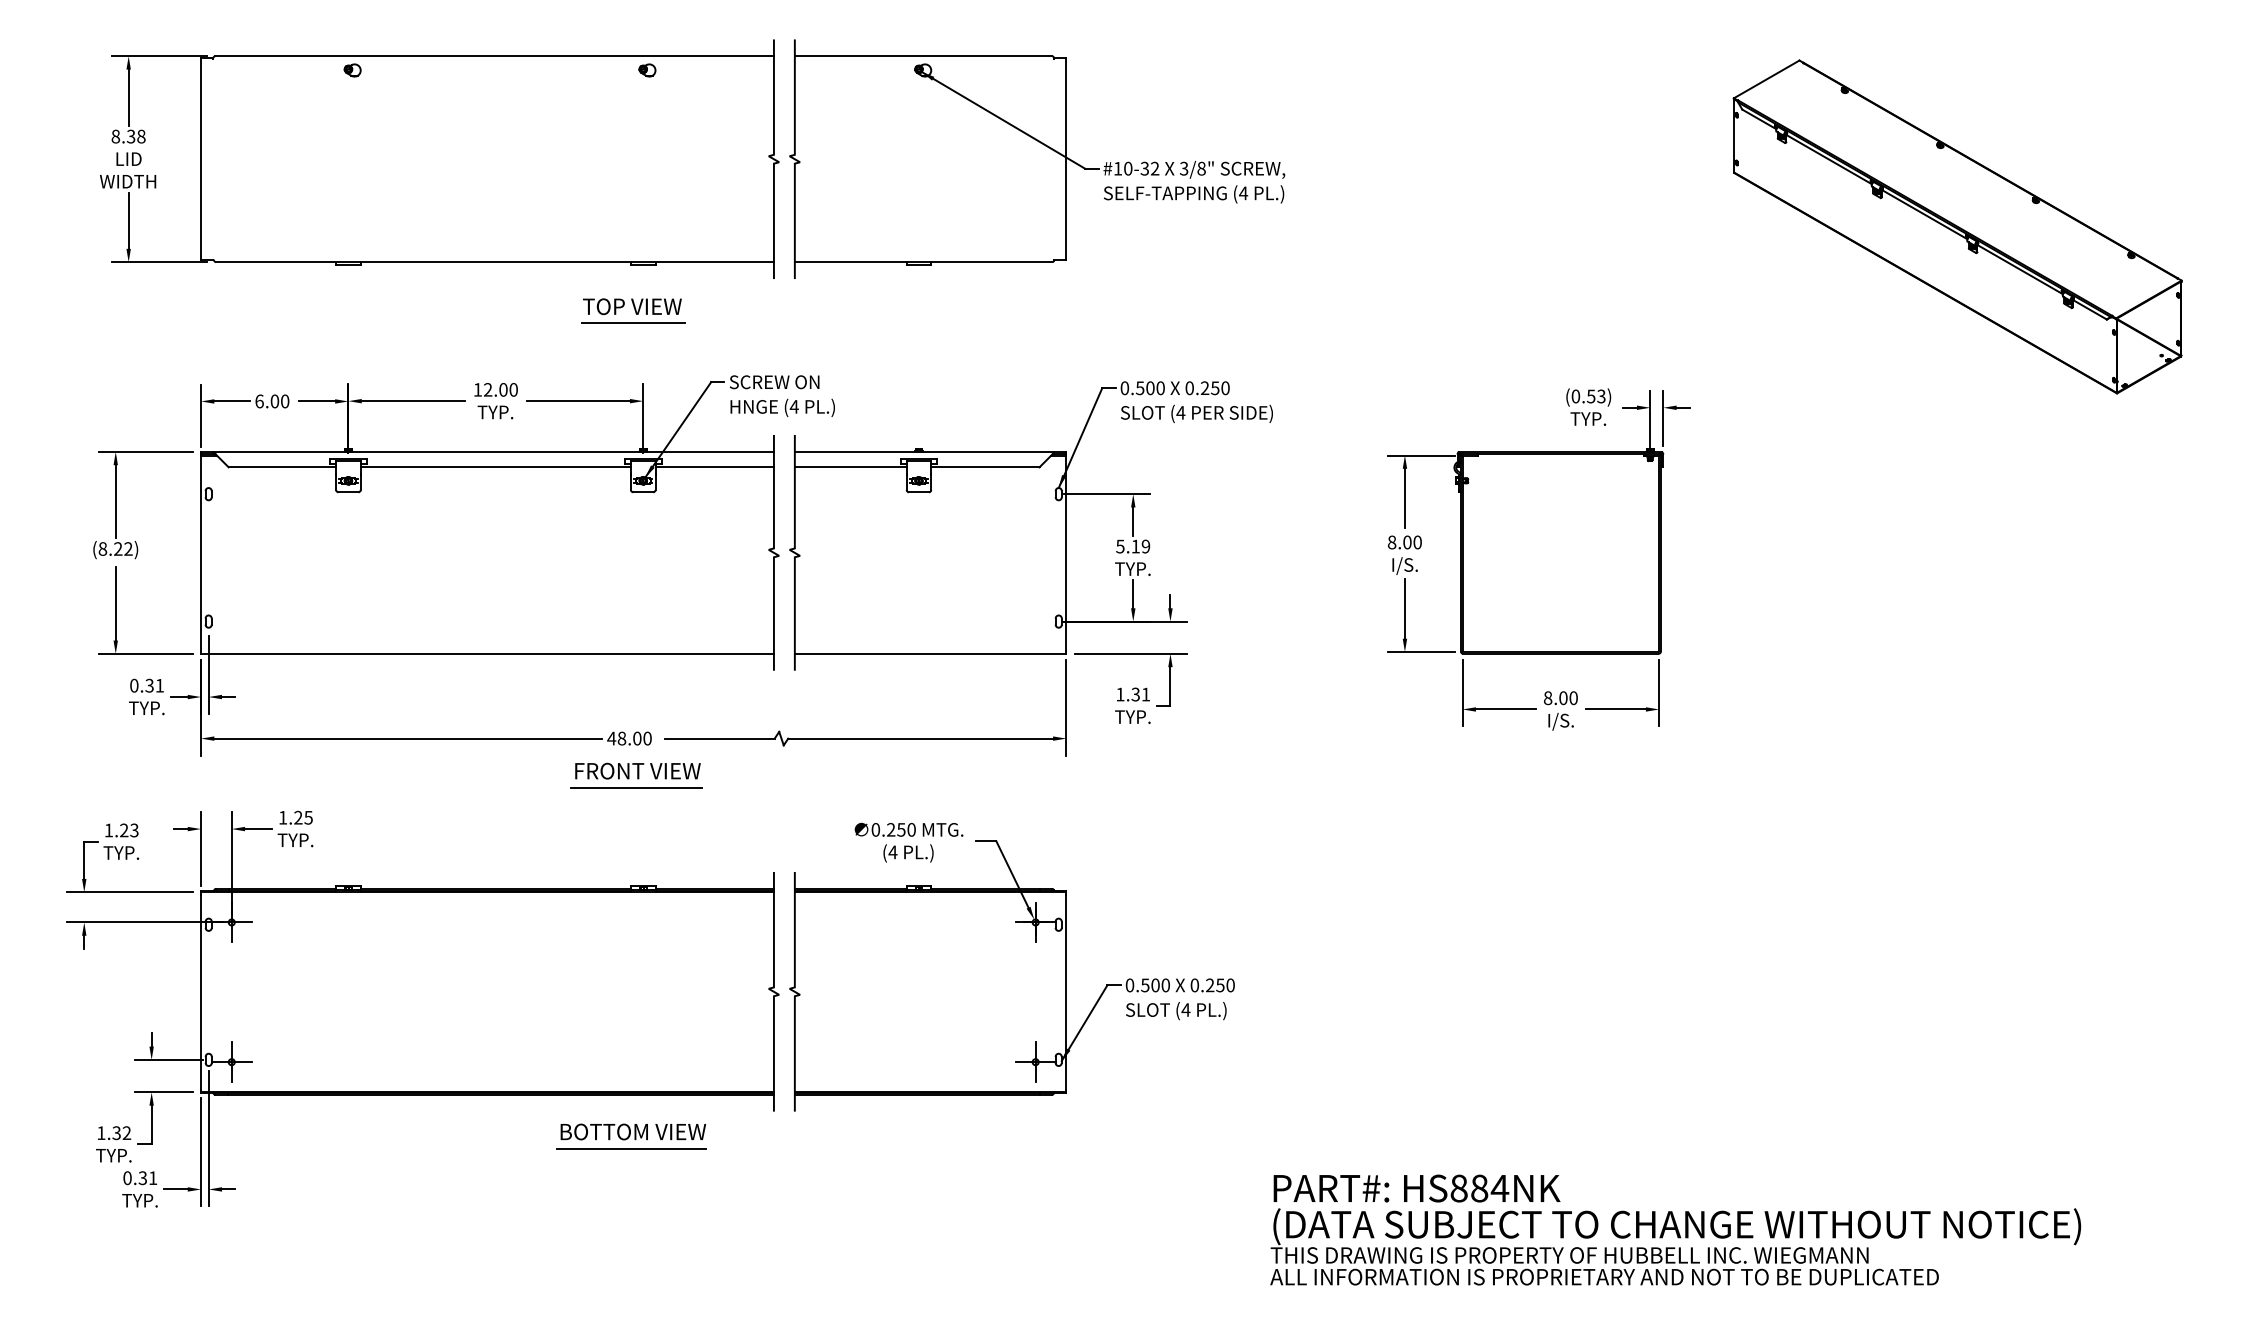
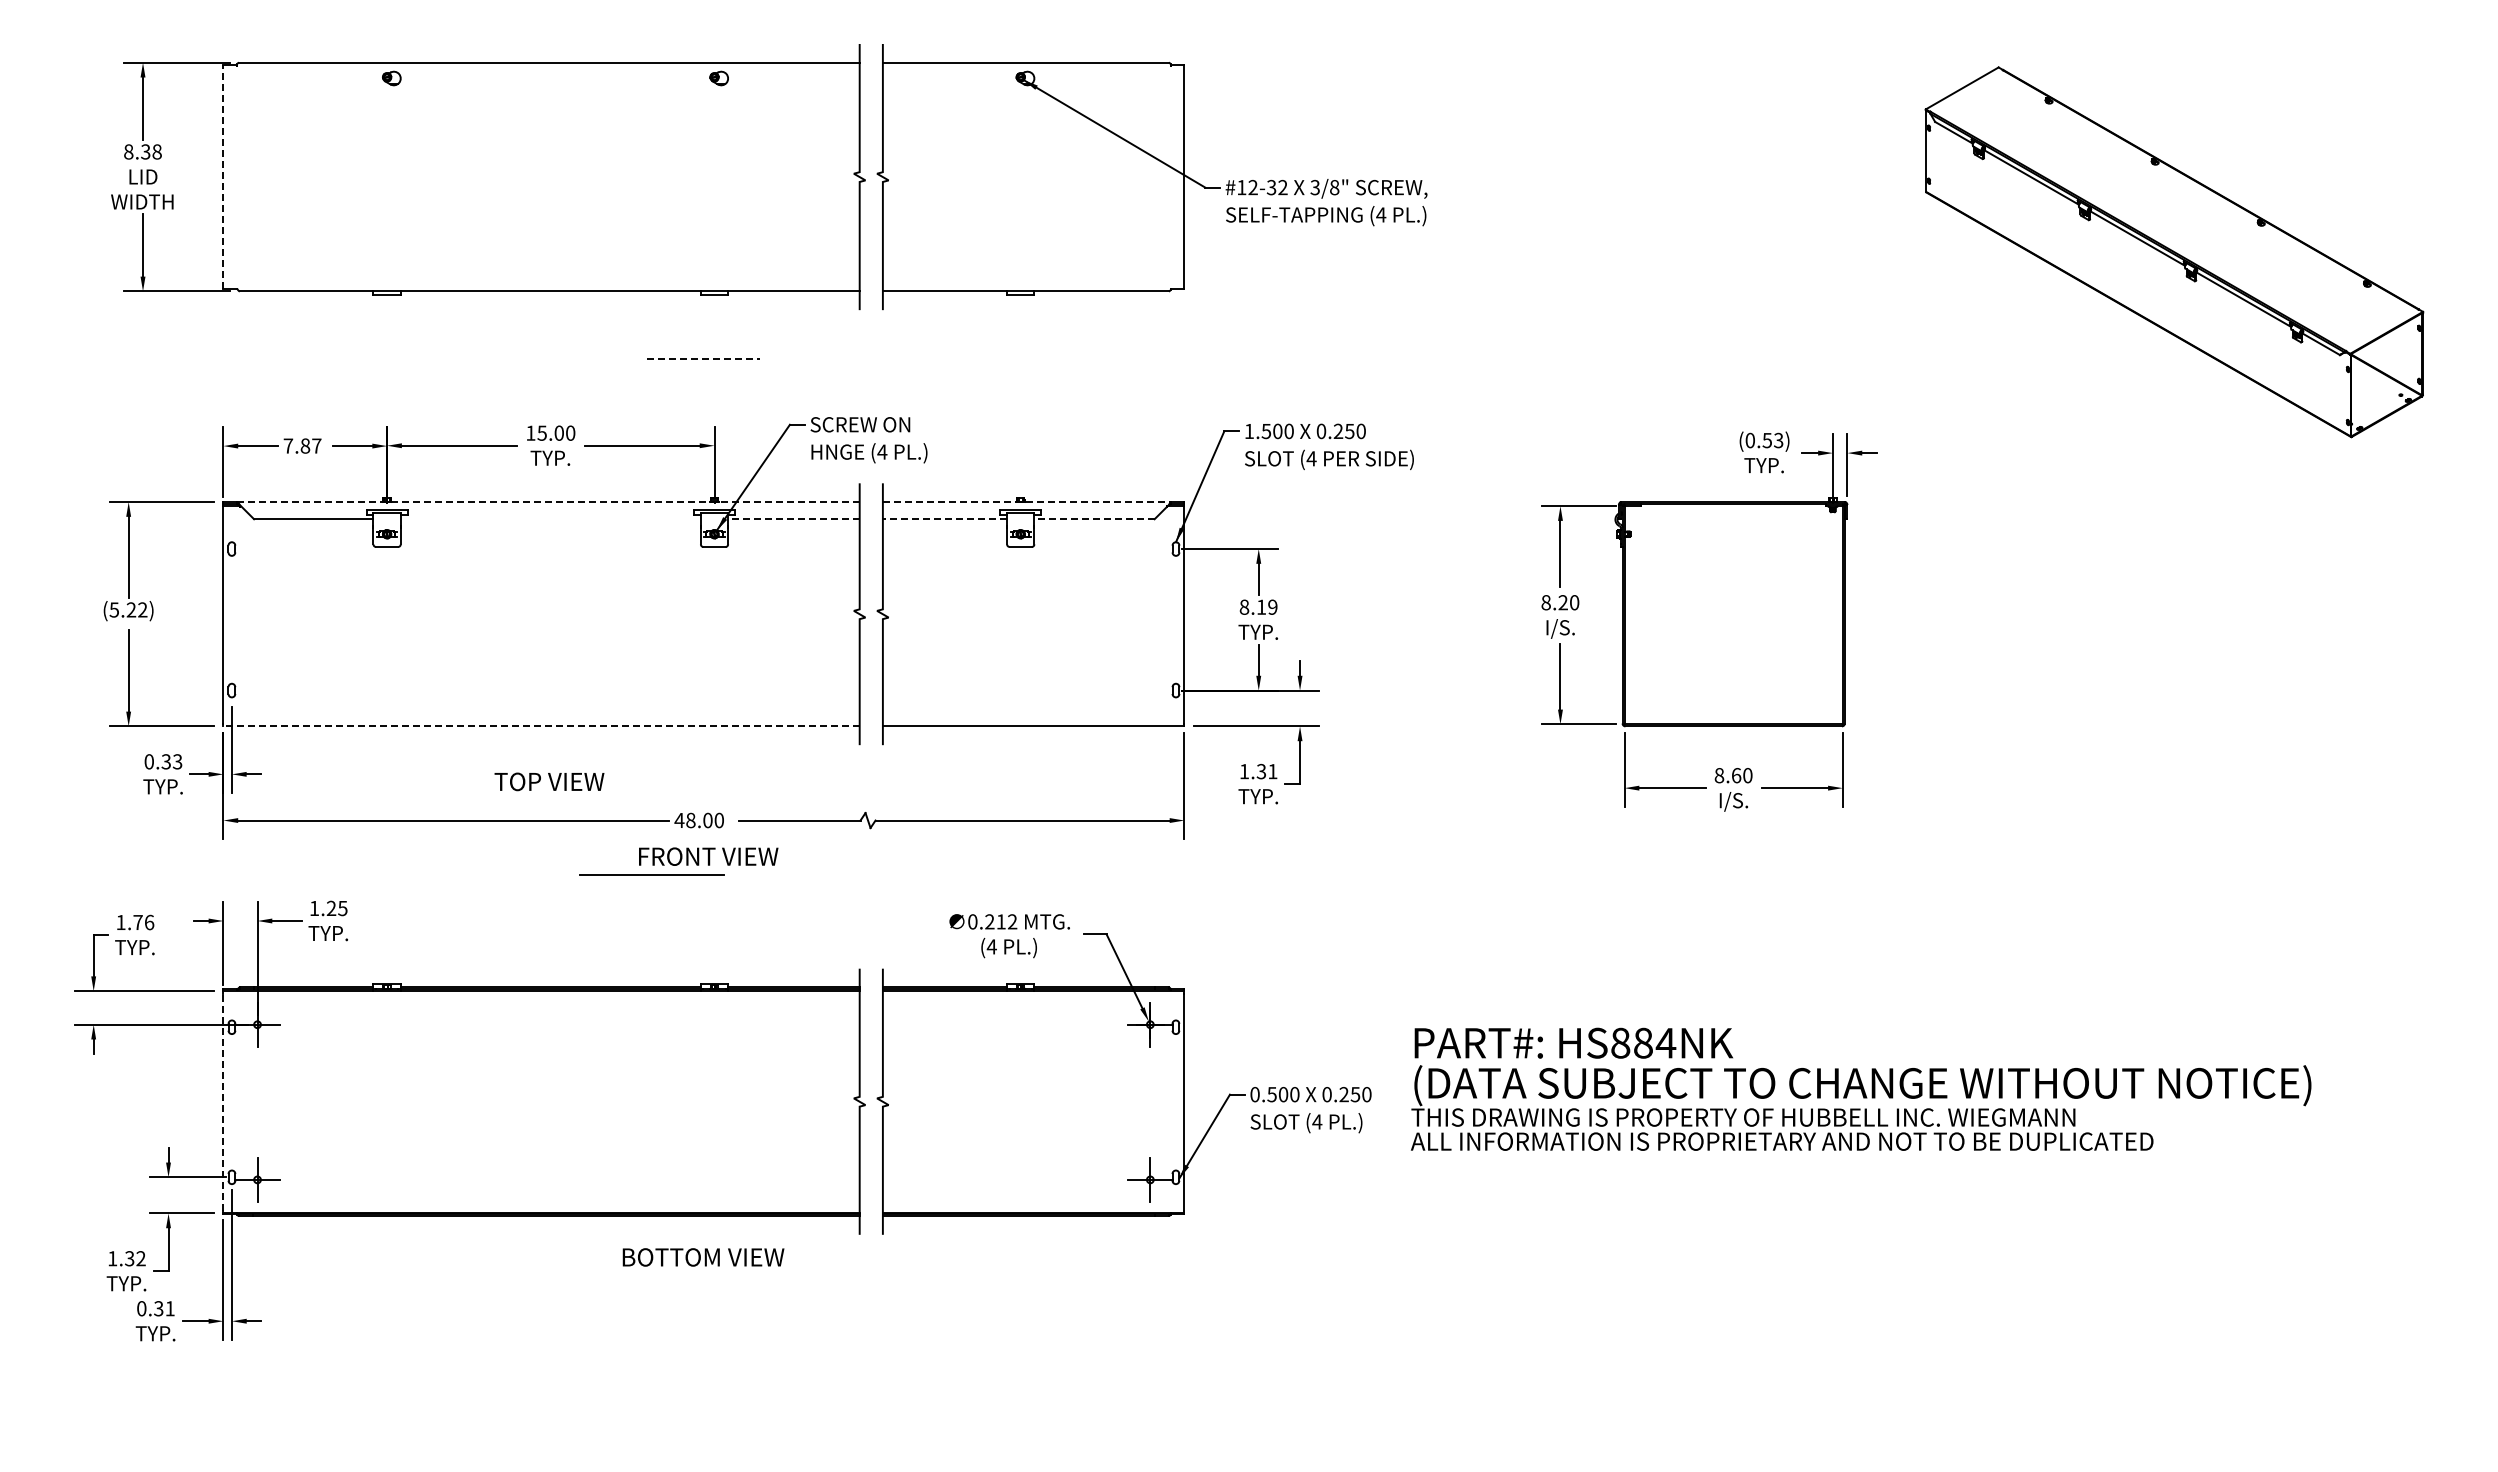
line: (201, 158) -> (223, 176), solid -> dashed
text: (1127, 168) -> (1252, 187), #10-32 -> #12-32
text: (632, 306) -> (549, 781), moved
line: (633, 323) -> (703, 359), solid -> dashed
text: (1124, 388) -> (1249, 431), 0.500 -> 1.500
text: (487, 389) -> (541, 432), 12.00 -> 15.00
text: (272, 400) -> (302, 445), 6.00 -> 7.87
line: (493, 452) -> (548, 502), solid -> dashed
line: (924, 452) -> (1026, 502), solid -> dashed
line: (495, 467) -> (550, 519), removed
line: (714, 467) -> (793, 519), solid -> dashed
line: (850, 467) -> (944, 519), solid -> dashed
line: (985, 467) -> (1094, 519), solid -> dashed
text: (1406, 542) -> (1562, 602), 8.00 -> 8.20
text: (1120, 545) -> (1244, 606), 5.19 -> 8.19
text: (102, 548) -> (114, 609), (8.22) -> (5.22)
line: (487, 653) -> (541, 726), solid -> dashed
text: (159, 685) -> (177, 761), 0.31 -> 0.33
text: (1563, 698) -> (1736, 775), 8.00 -> 8.60
line: (636, 787) -> (651, 874), moved
text: (906, 829) -> (1006, 921), 0.250 -> 0.212
text: (129, 830) -> (143, 922), 1.23 -> 1.76
line: (201, 991) -> (223, 1101), solid -> dashed
line: (631, 1148) -> (701, 1275), removed
text: (1675, 1229) -> (1861, 1088), moved

